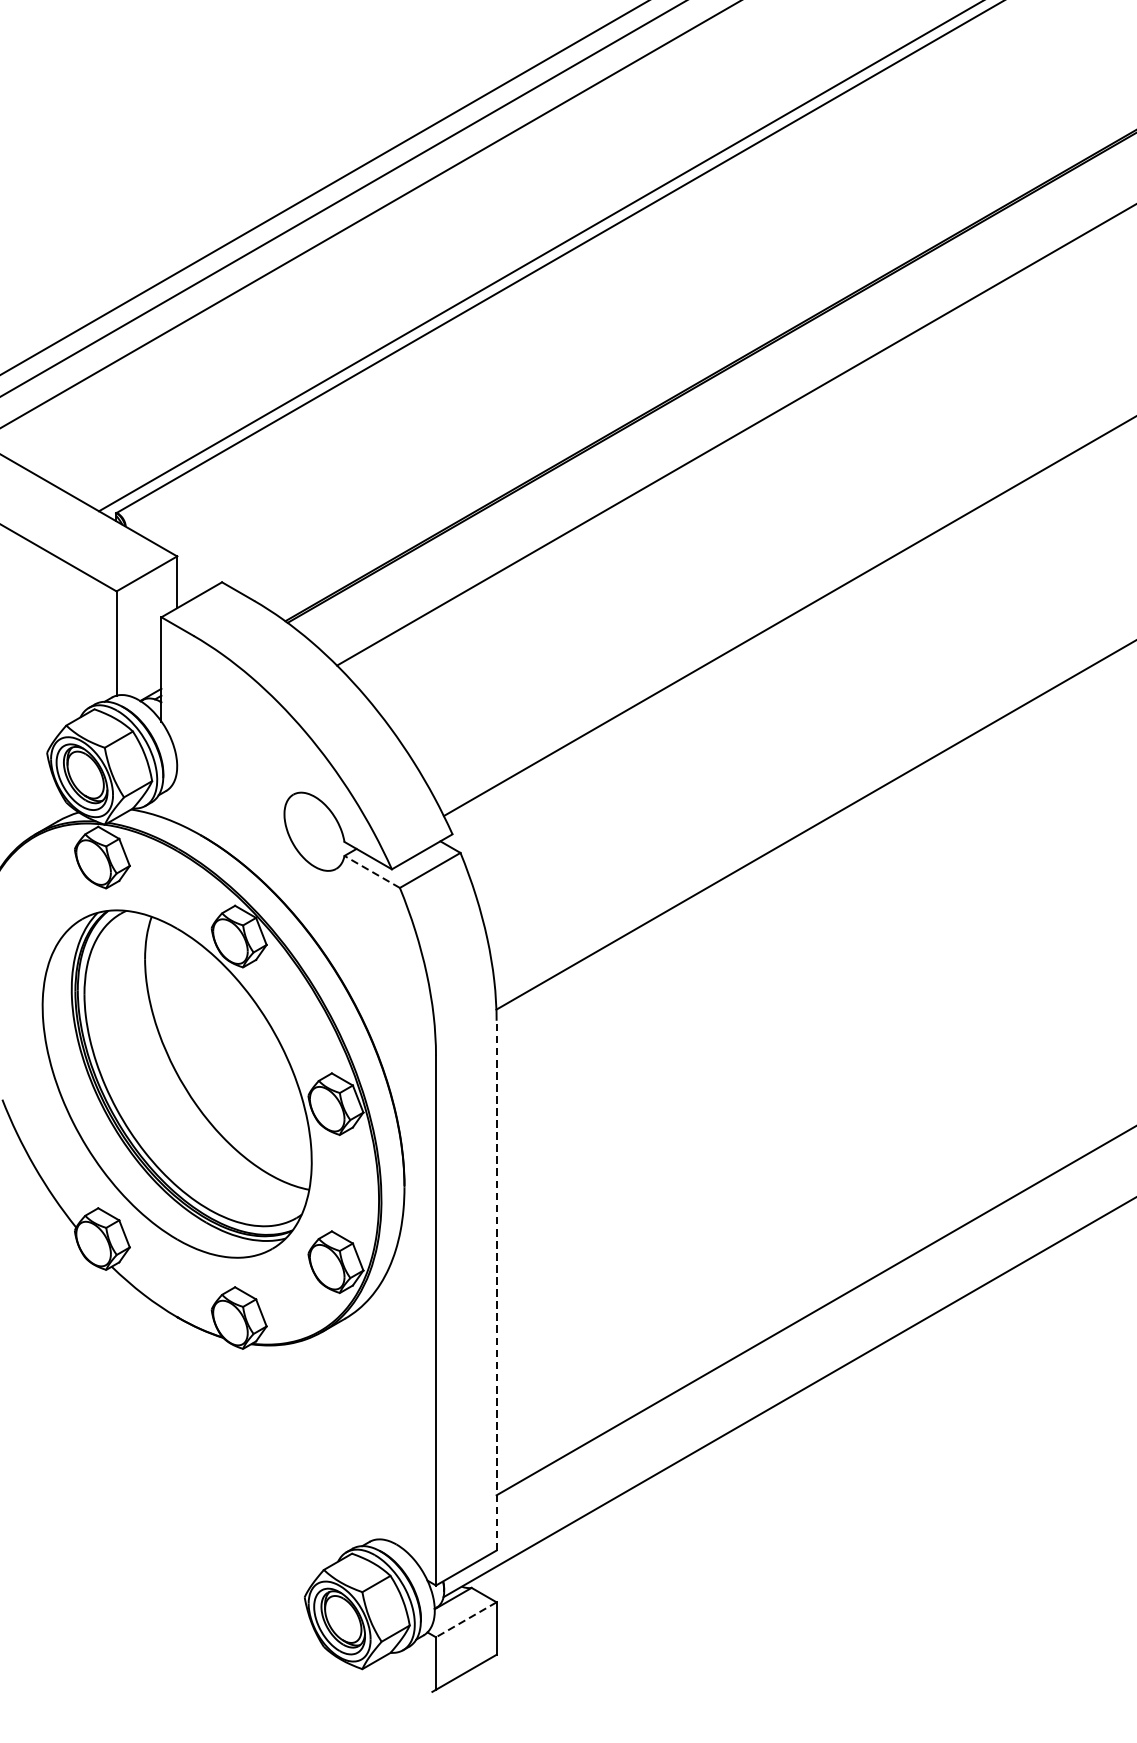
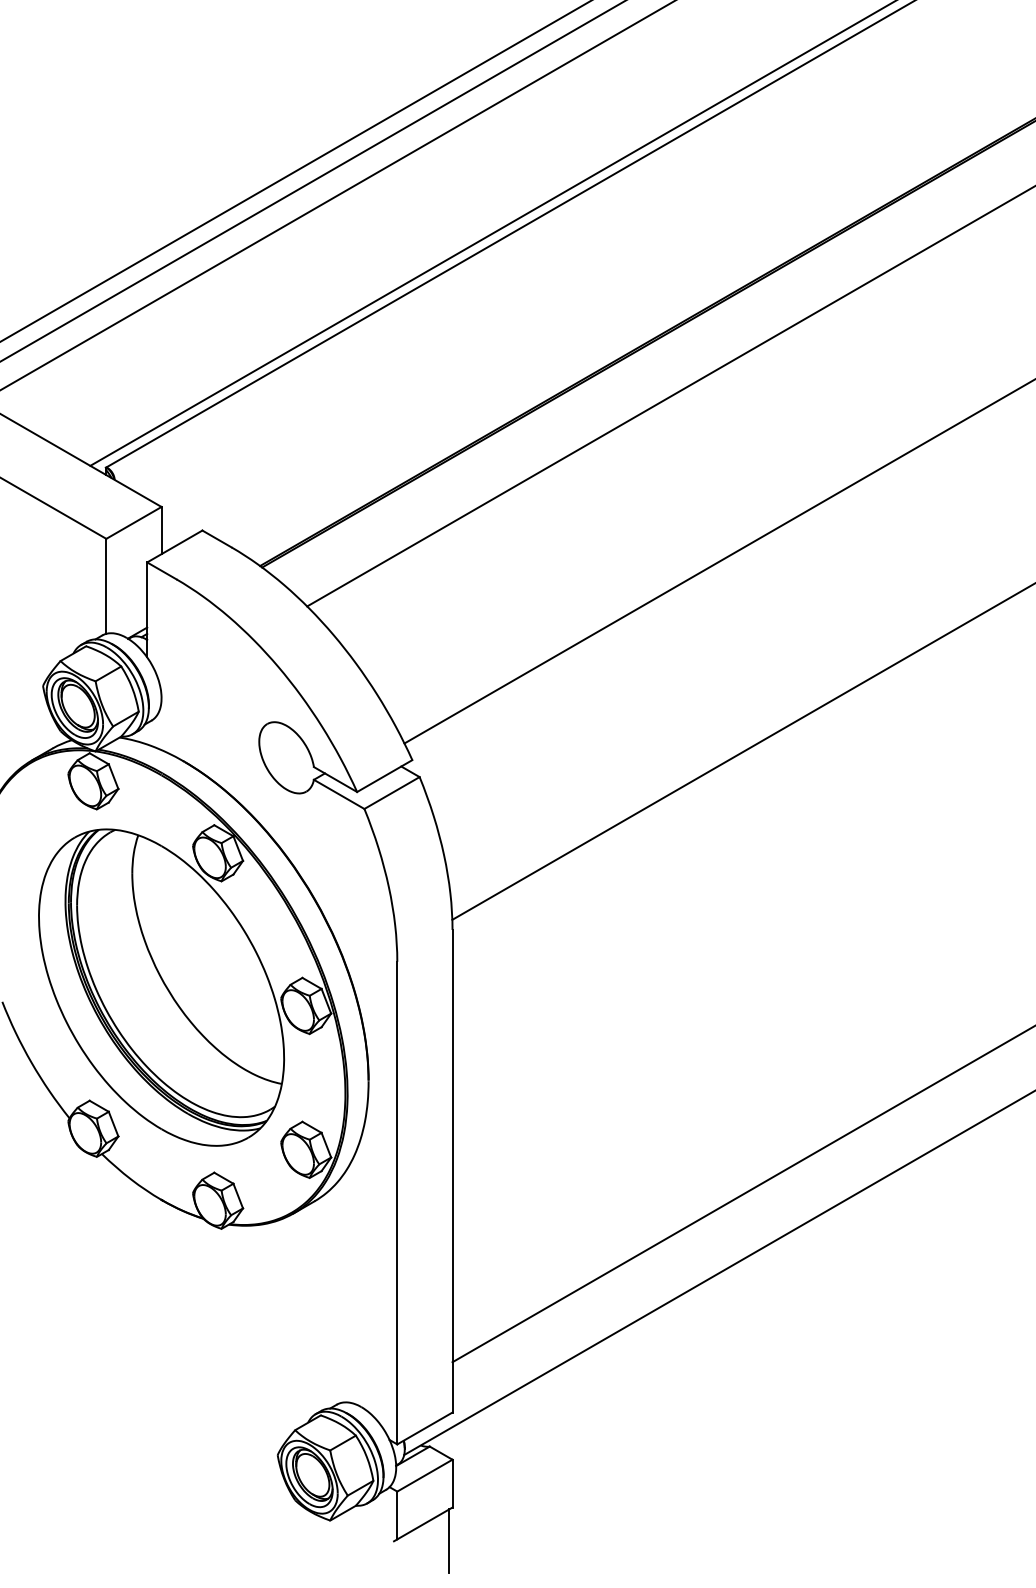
line: (371, 872) -> (338, 794), dashed -> solid
line: (496, 1284) -> (452, 1170), dashed -> solid
line: (465, 1619) -> (424, 1475), dashed -> solid
line: (493, 1692) -> (449, 1541), added

